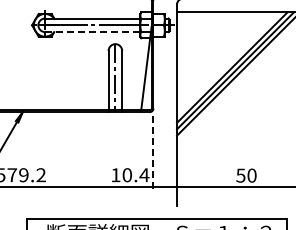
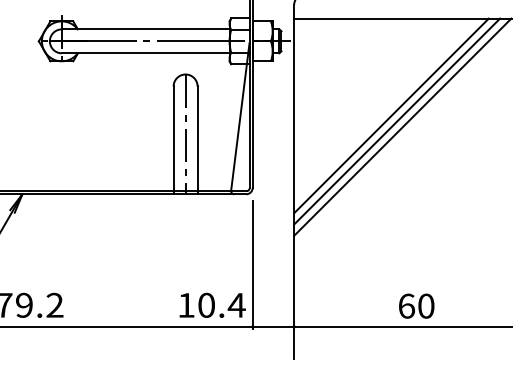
line: (92, 32) -> (145, 53), dashed -> solid
line: (153, 152) -> (252, 265), dashed -> solid
text: (240, 175) -> (405, 305), 50 -> 60

